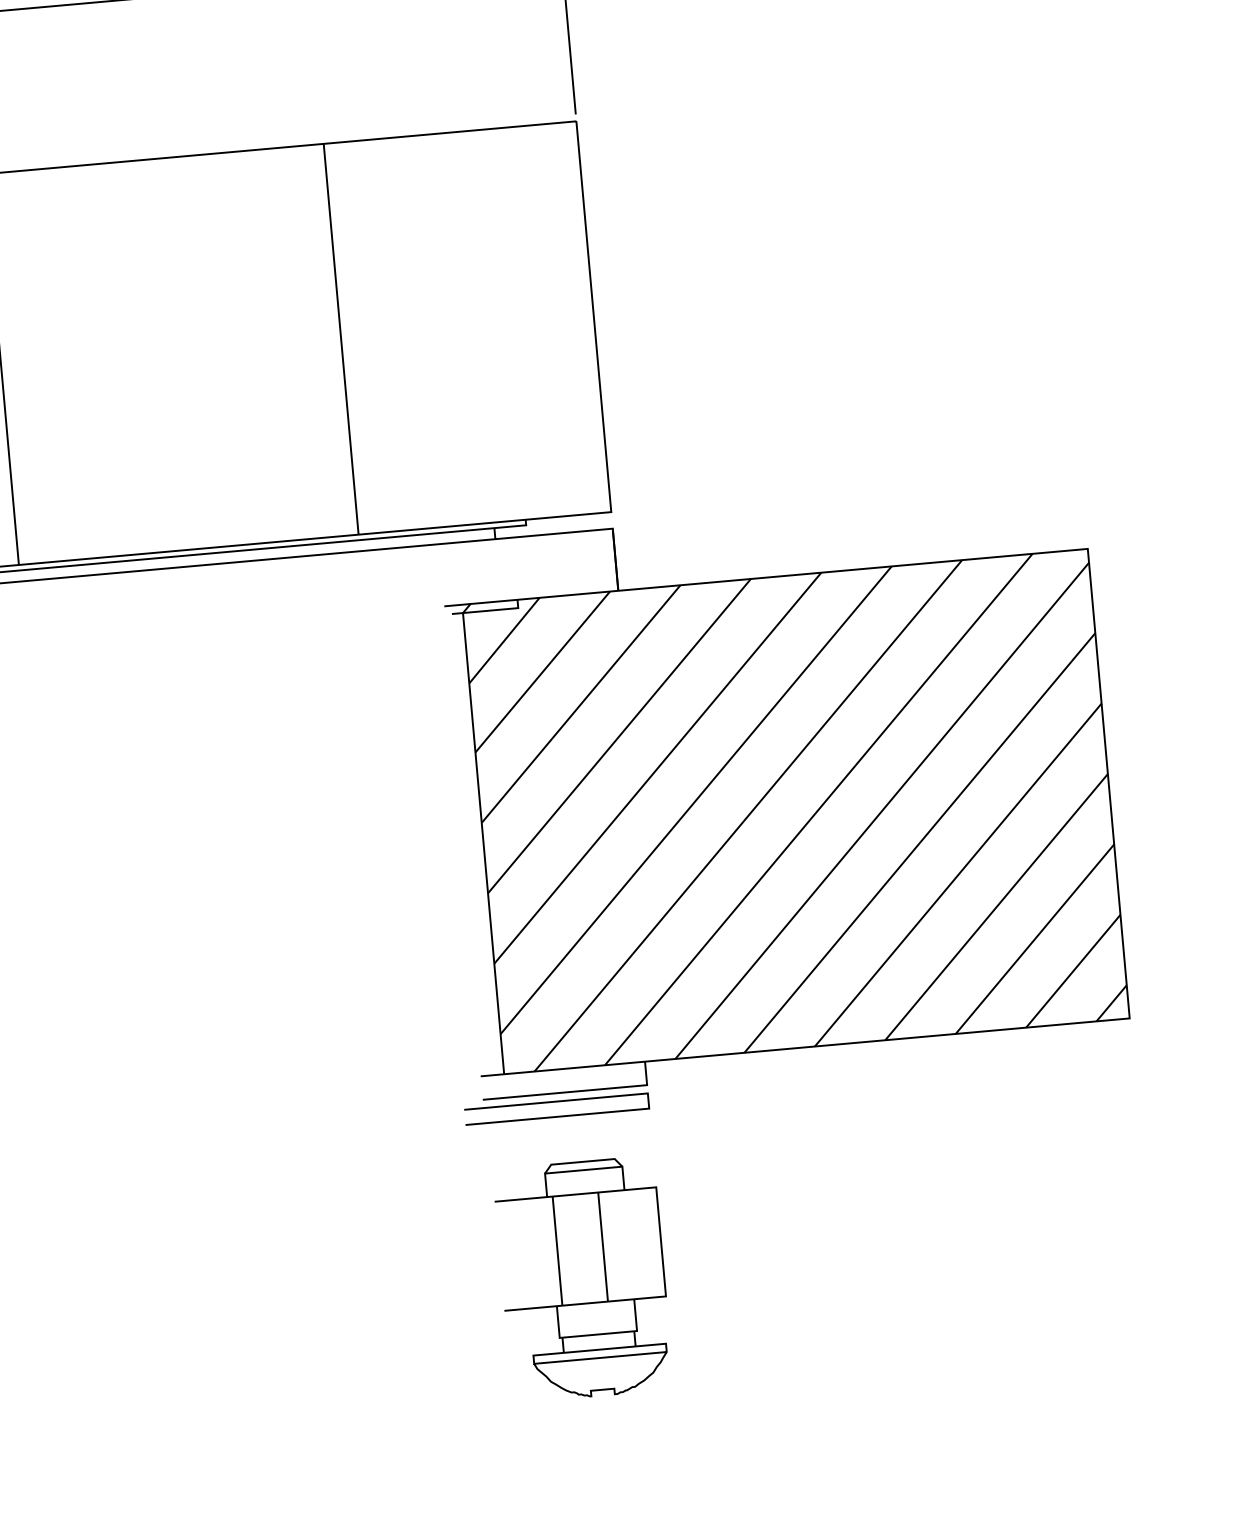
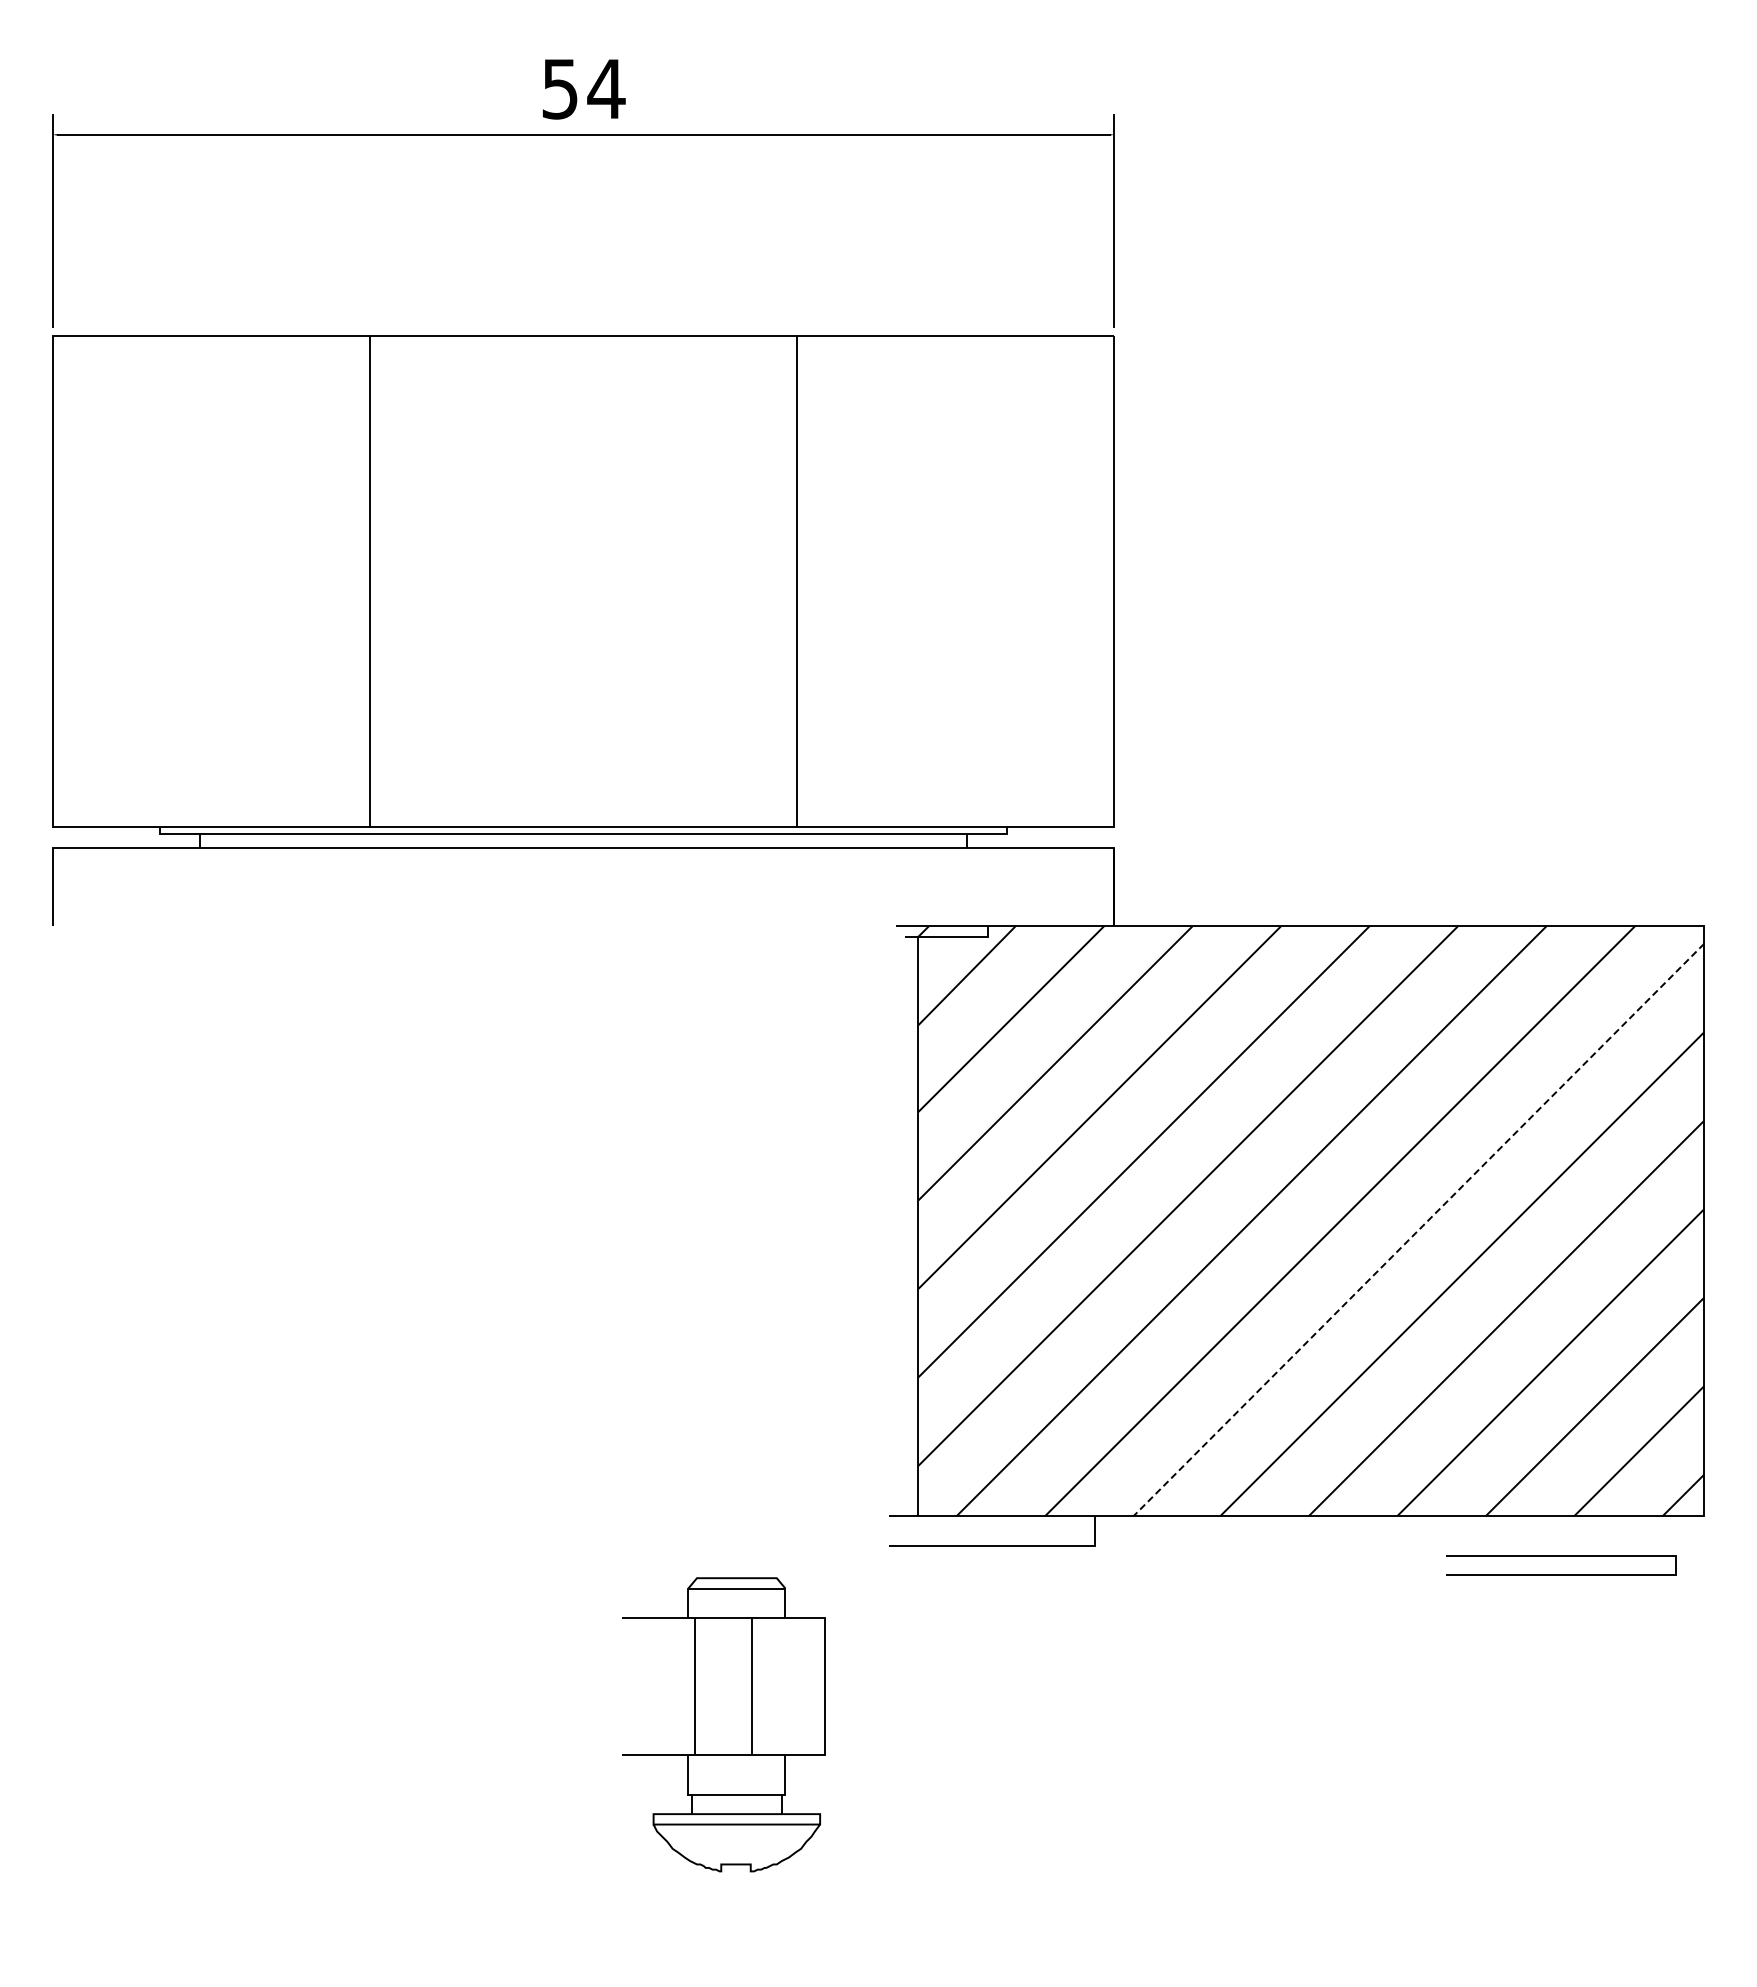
line: (881, 811) -> (1418, 1230), solid -> dashed
curve: (556, 1101) -> (1561, 1556), moved
part: (582, 1279) -> (723, 1724), moved

